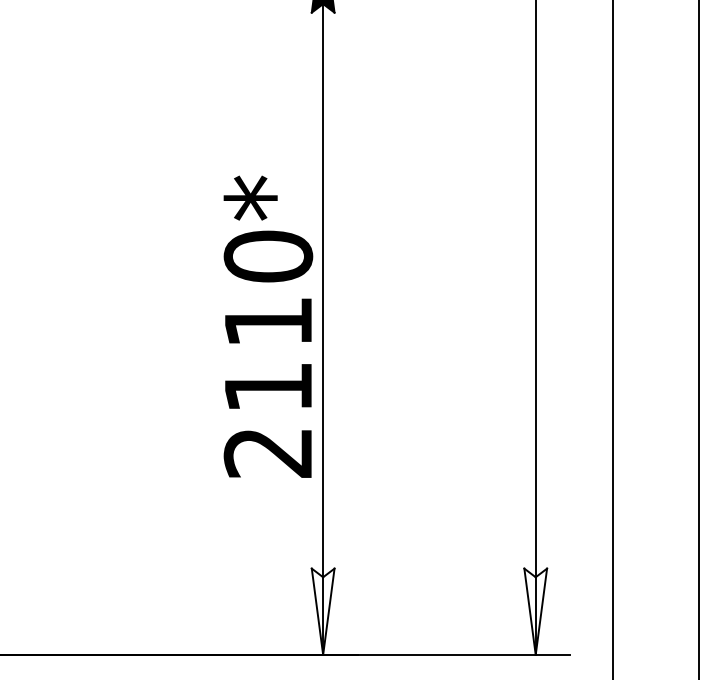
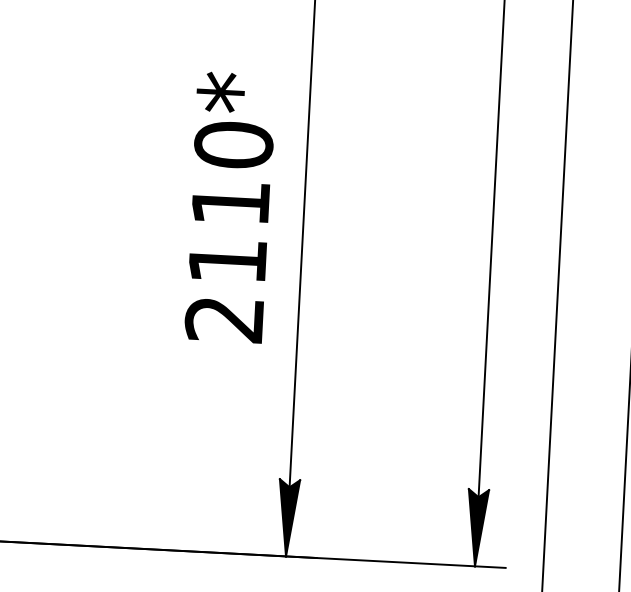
text: (268, 326) -> (230, 207), moved
fill: (322, 611) -> (287, 517), added
fill: (535, 611) -> (476, 527), added

